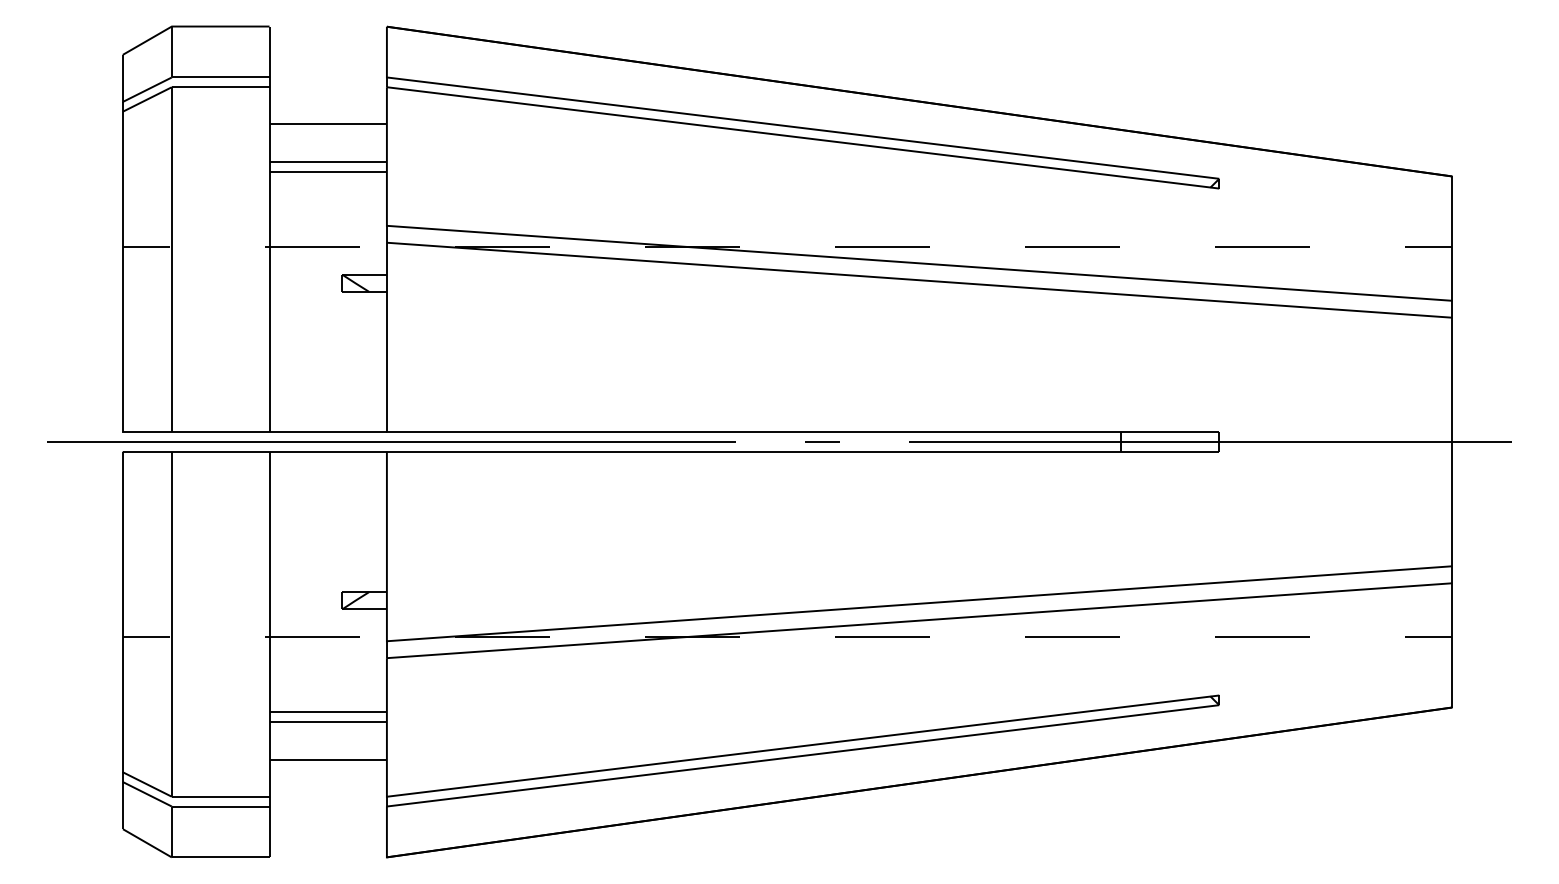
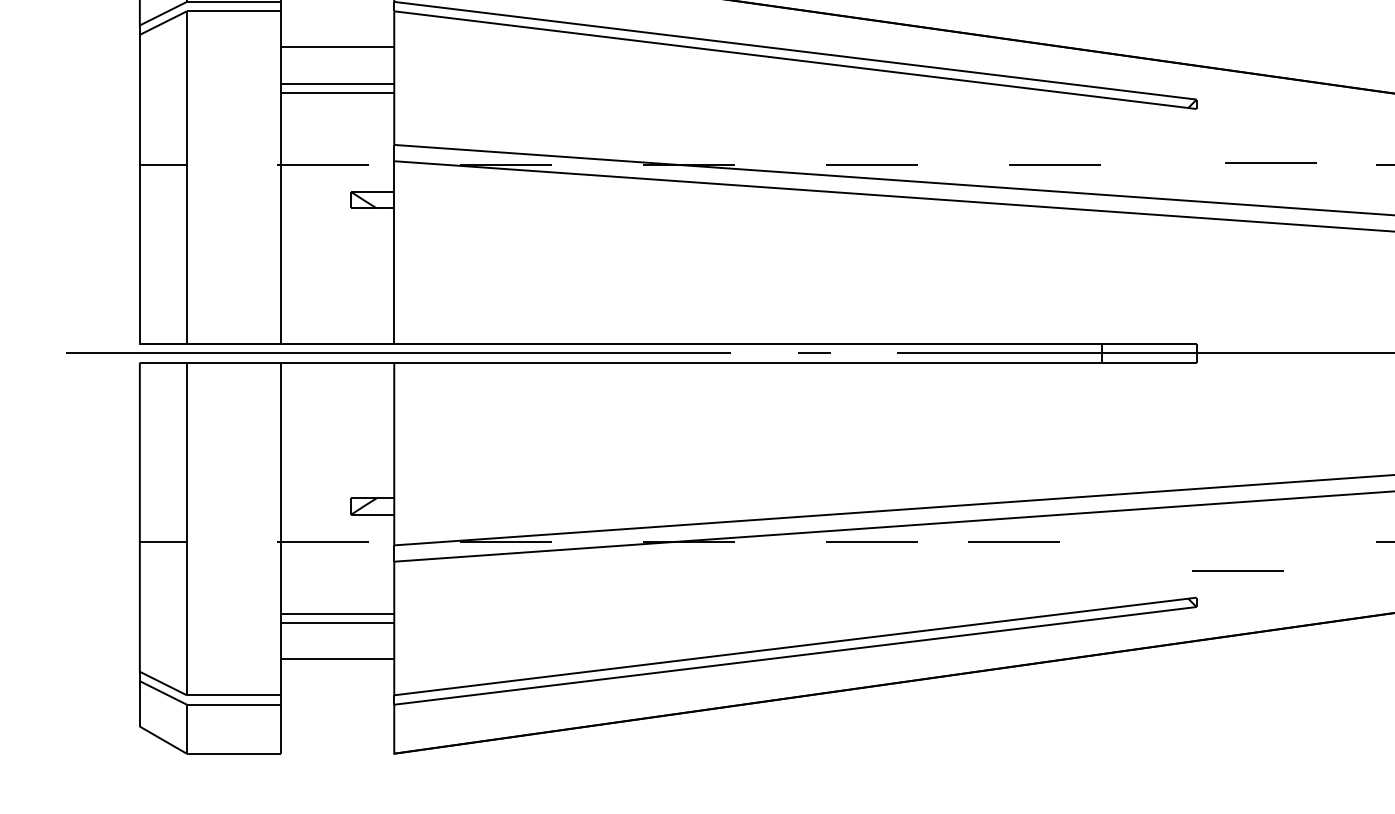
line: (1262, 246) -> (1271, 162), moved
line: (1072, 636) -> (1013, 540), moved
line: (1262, 636) -> (1238, 569), moved

